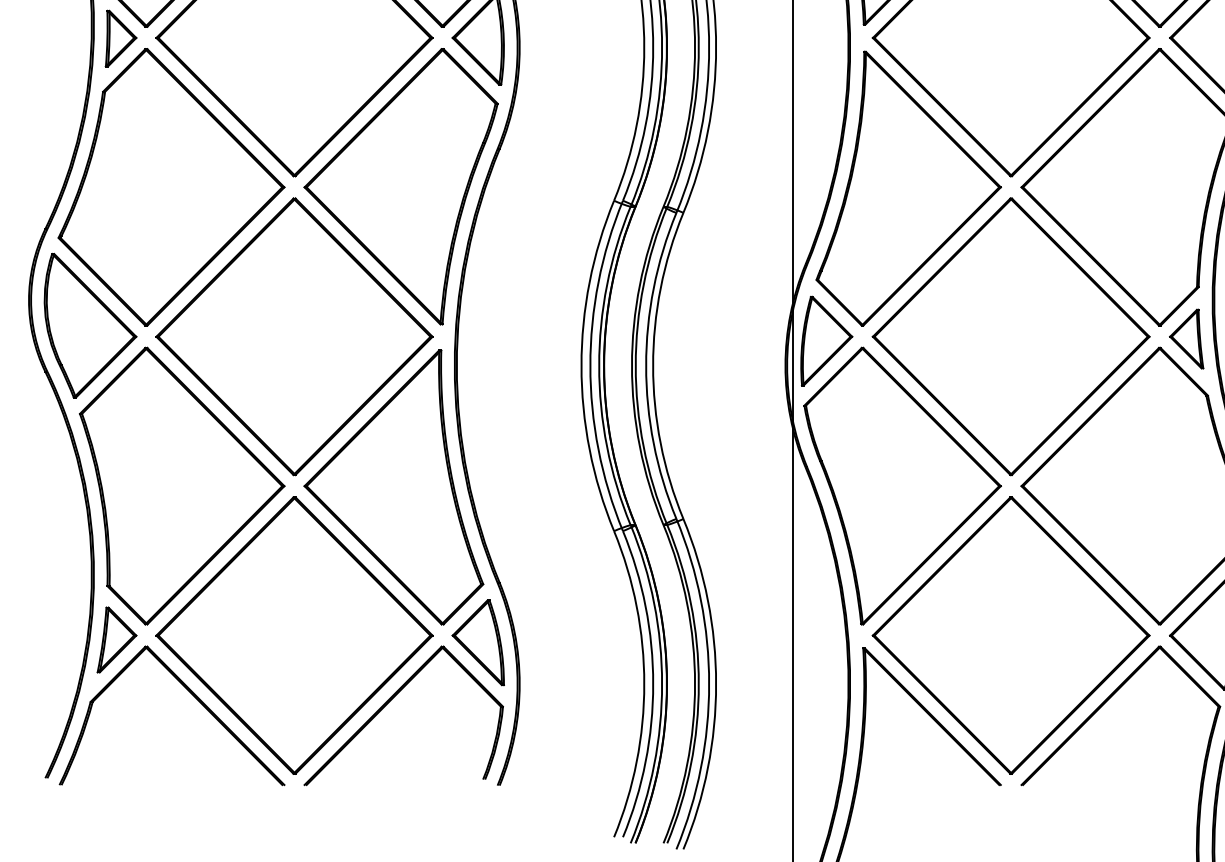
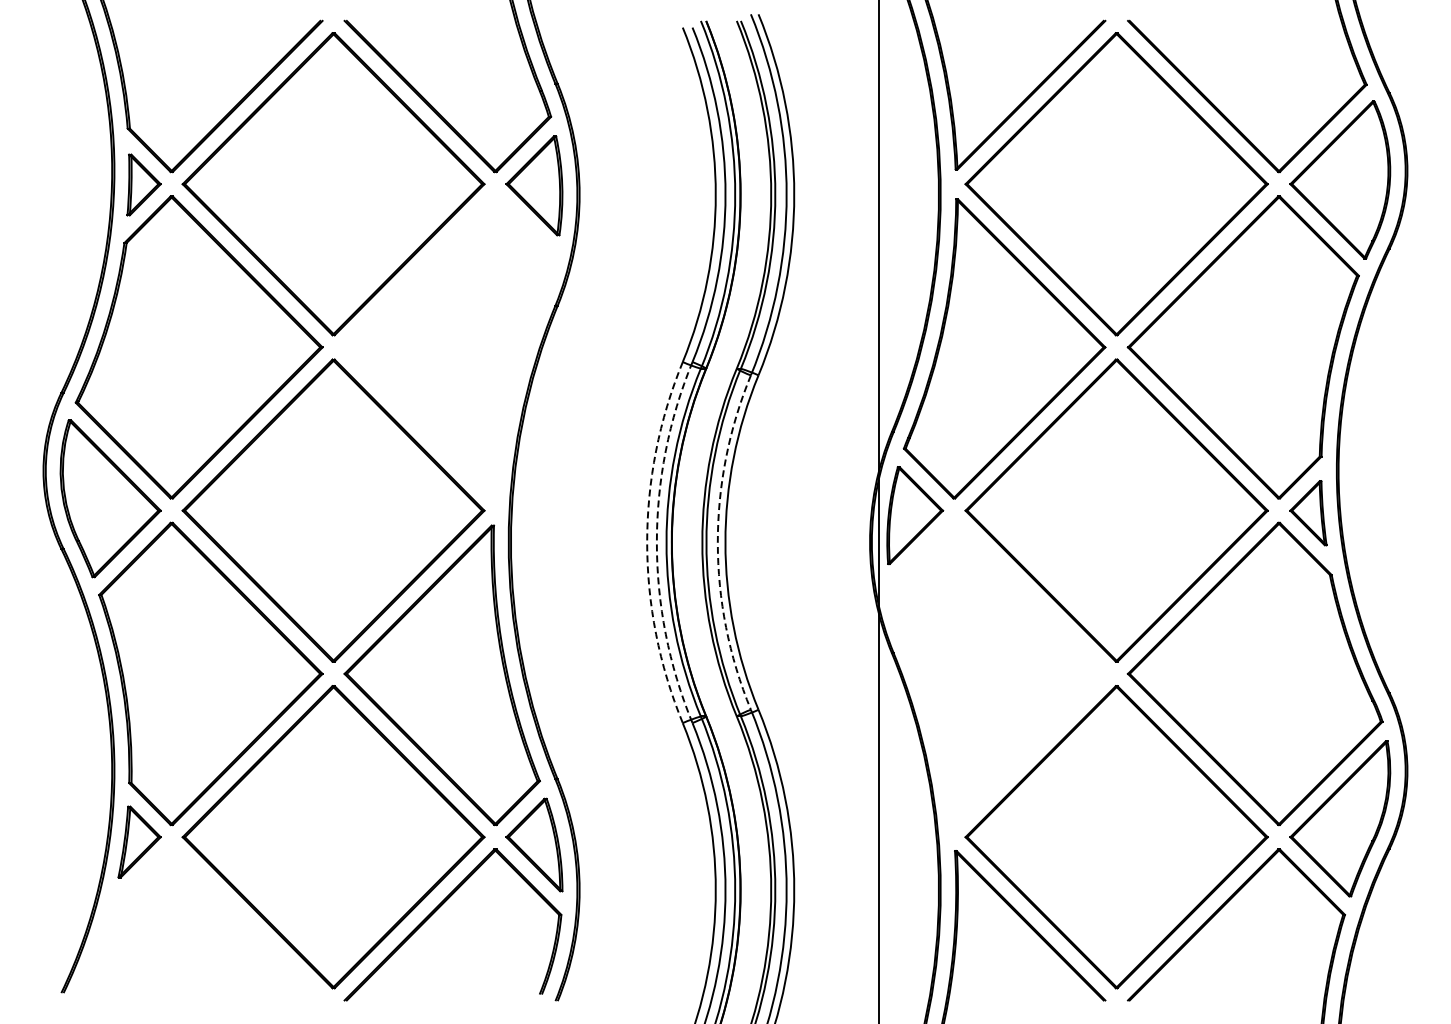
part: (400, 186) -> (449, 346), removed
arc: (581, 365) -> (647, 542), solid -> dashed
arc: (590, 365) -> (656, 542), solid -> dashed
arc: (645, 365) -> (717, 542), solid -> dashed
part: (902, 485) -> (997, 673), removed
part: (191, 695) -> (221, 902), removed

